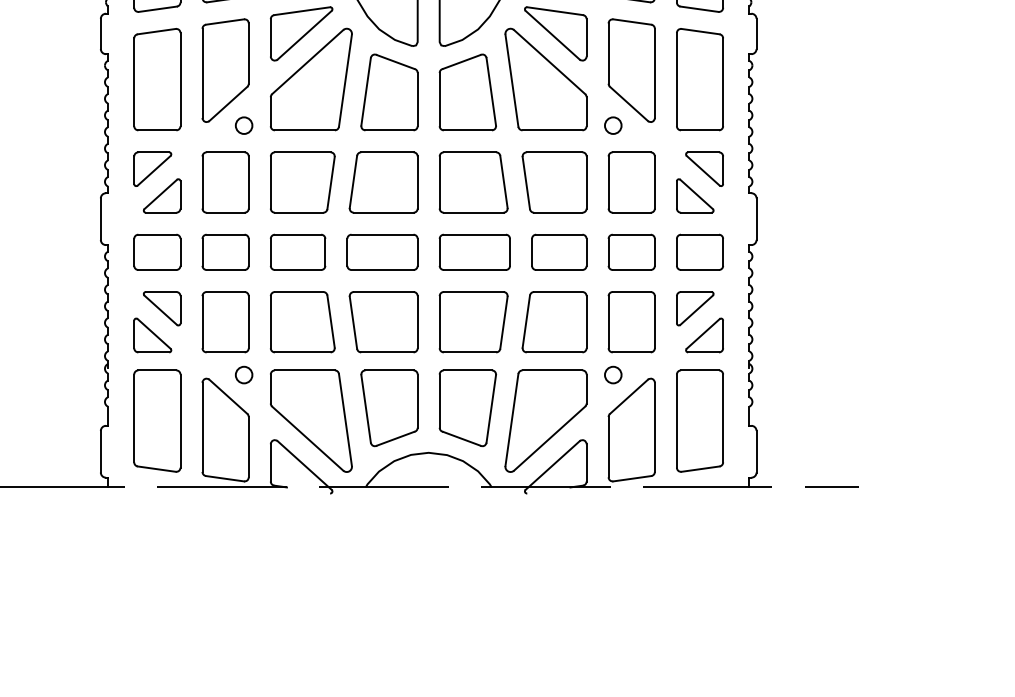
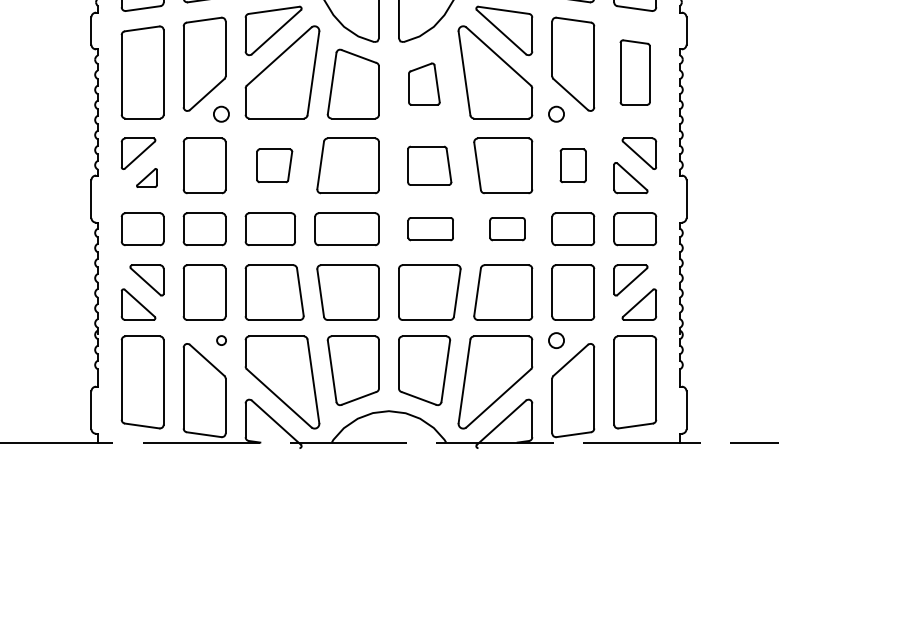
part: (699, 79) -> (634, 72), size x0.7
part: (467, 92) -> (424, 84), size x0.6
part: (302, 182) -> (274, 165), size x0.6
part: (473, 182) -> (429, 165), size x0.7
part: (631, 182) -> (573, 165), size x0.6
part: (161, 195) -> (146, 177), size x0.6
part: (474, 251) -> (430, 228), size x0.7
part: (559, 251) -> (507, 228), size x0.7
circle: (244, 374) -> (221, 340), size x0.6

